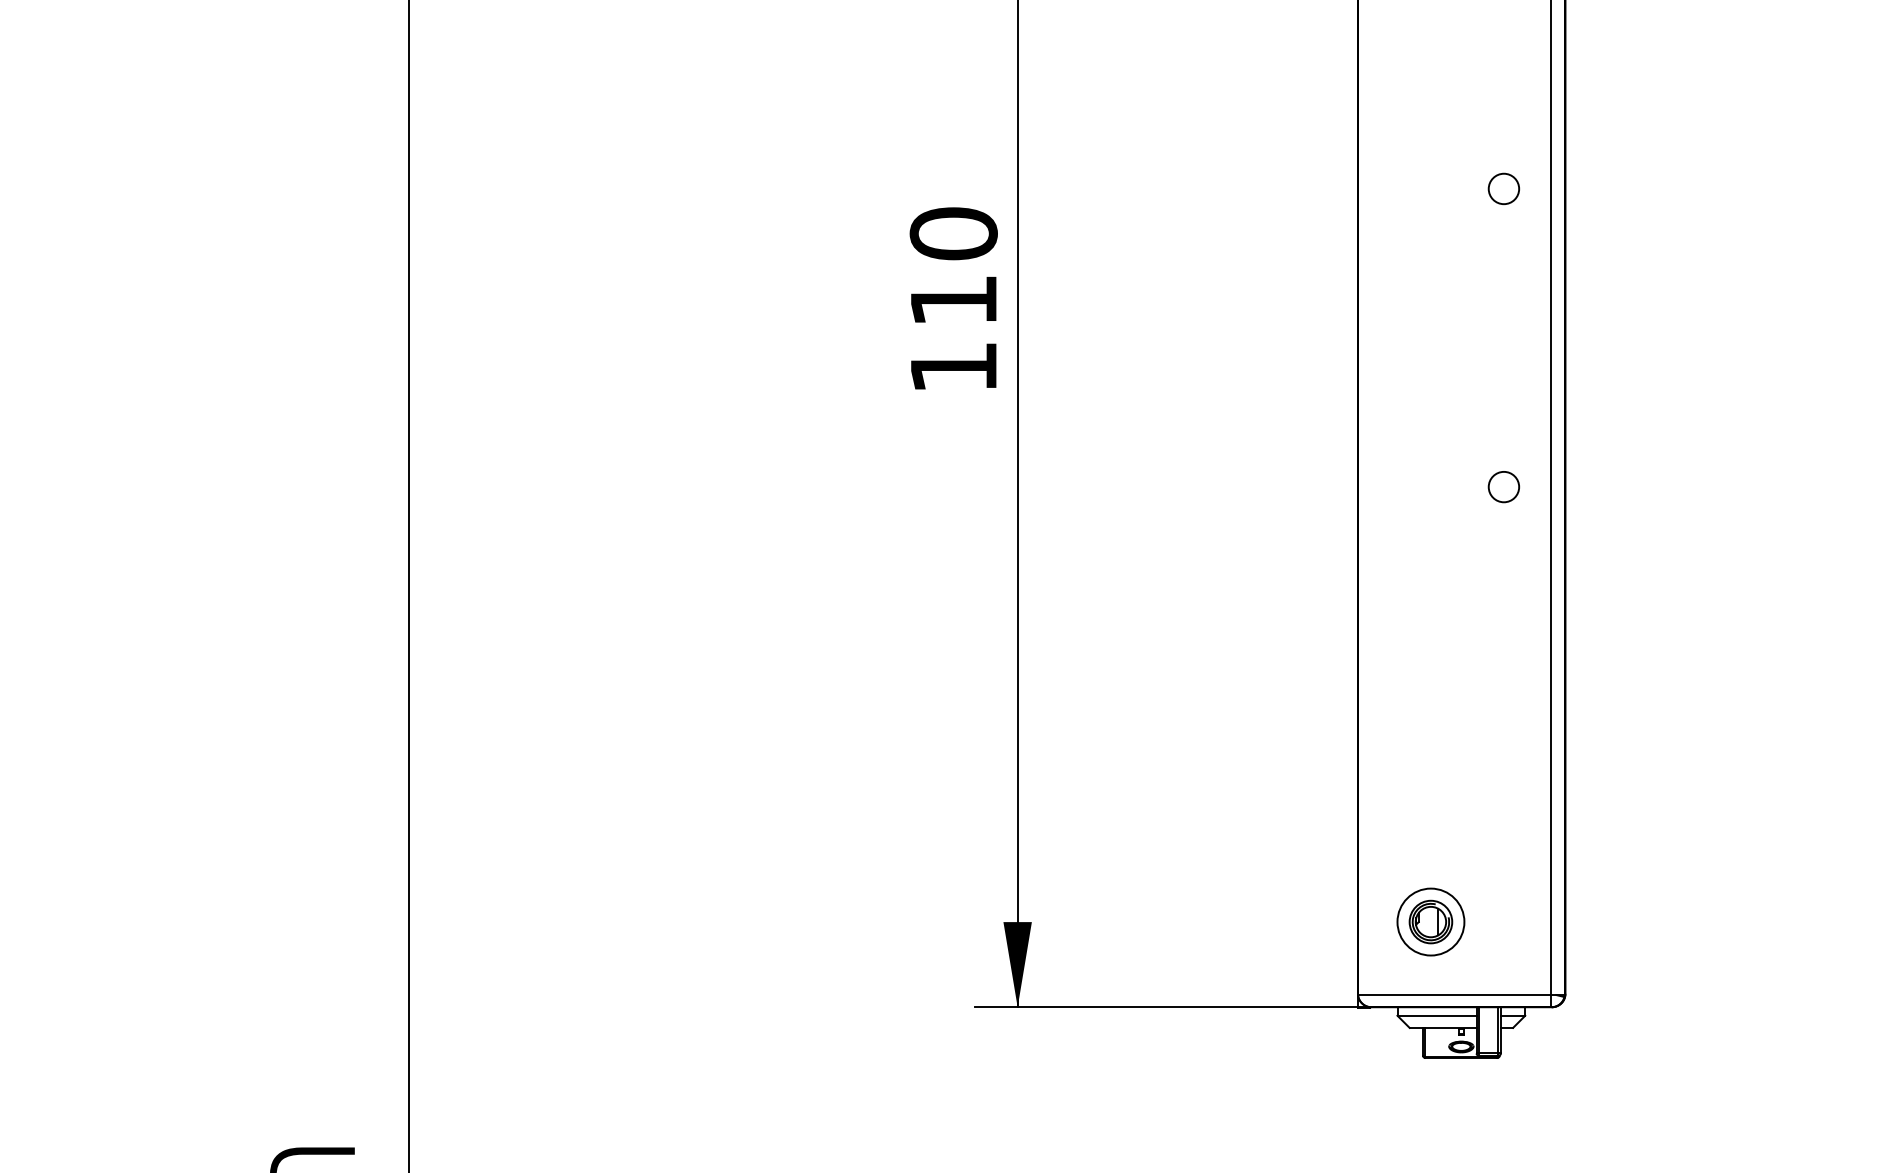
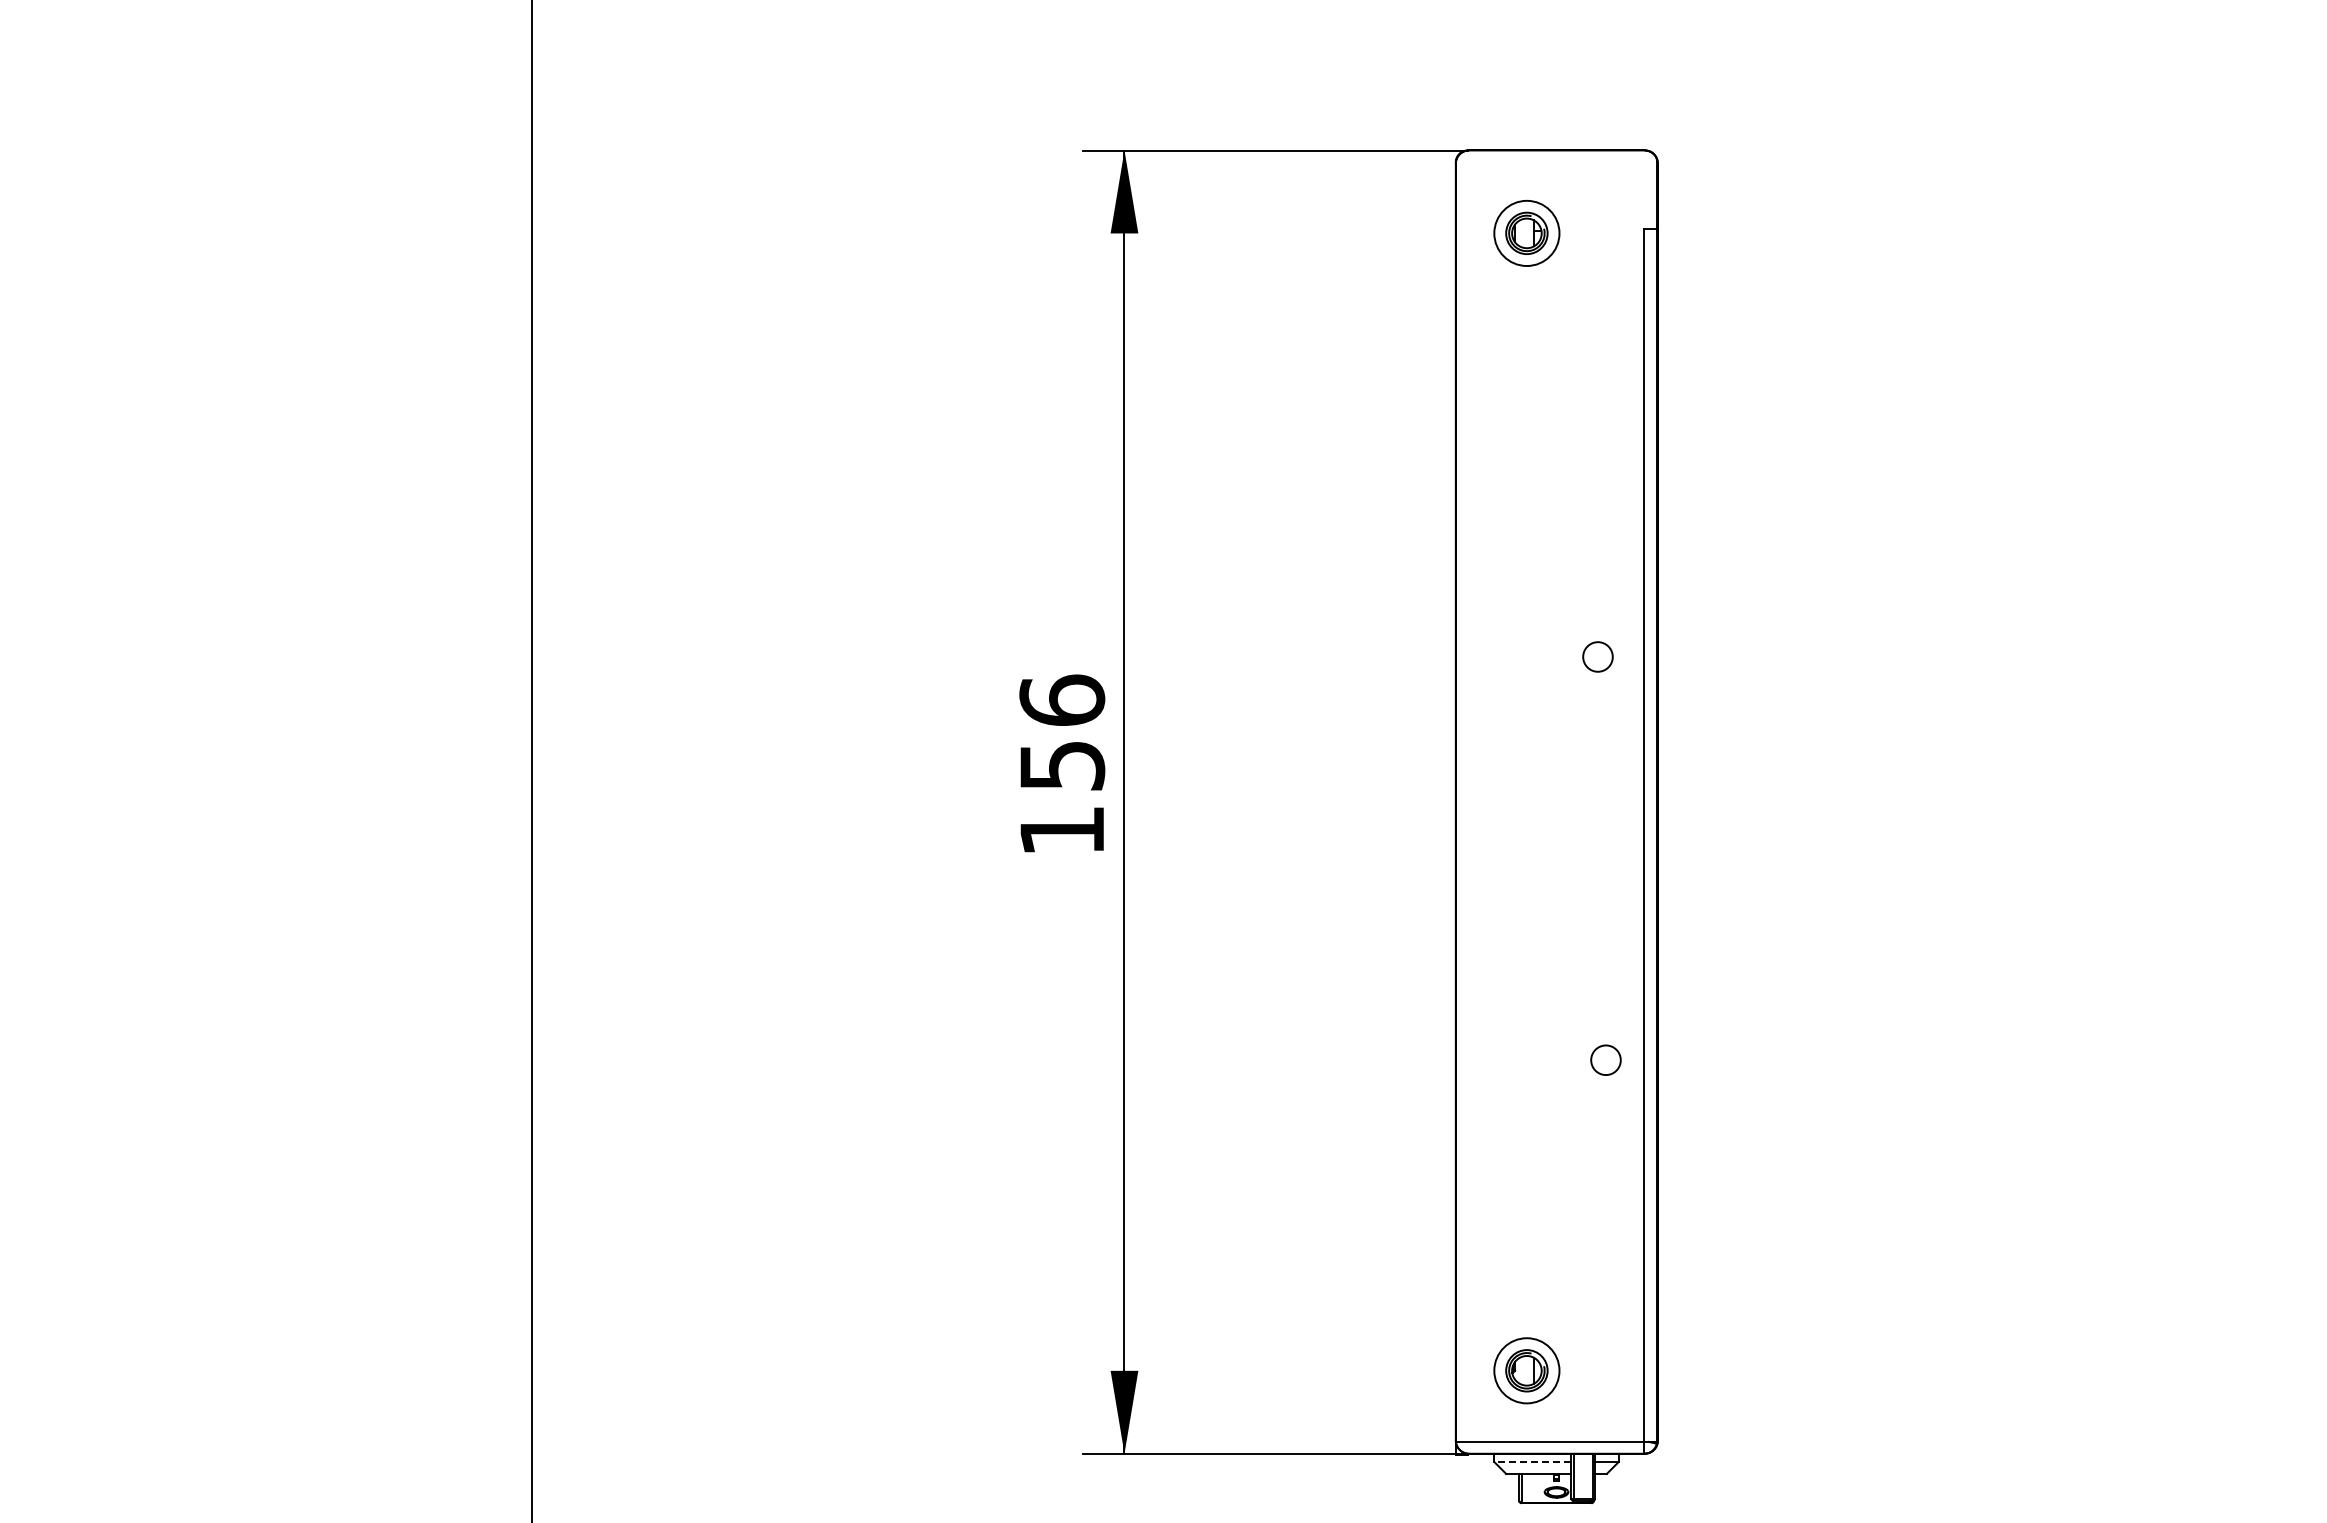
text: (954, 266) -> (1062, 732), 110 -> 156
part: (1503, 486) -> (1605, 1059), moved
line: (1436, 1016) -> (1532, 1462), solid -> dashed

